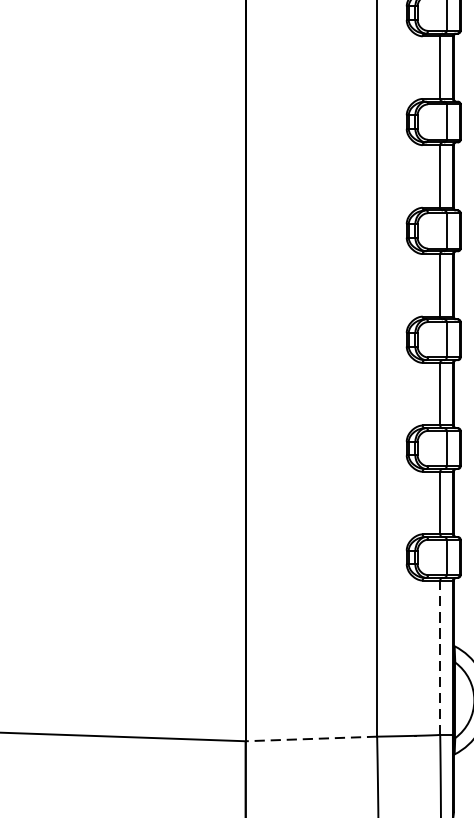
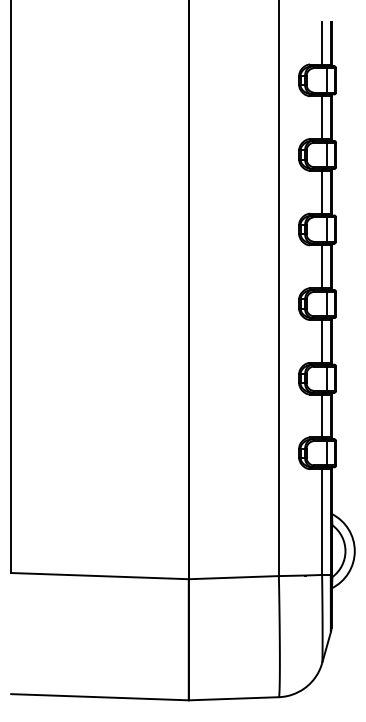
line: (440, 658) -> (322, 522), dashed -> solid
line: (310, 738) -> (233, 577), dashed -> solid

